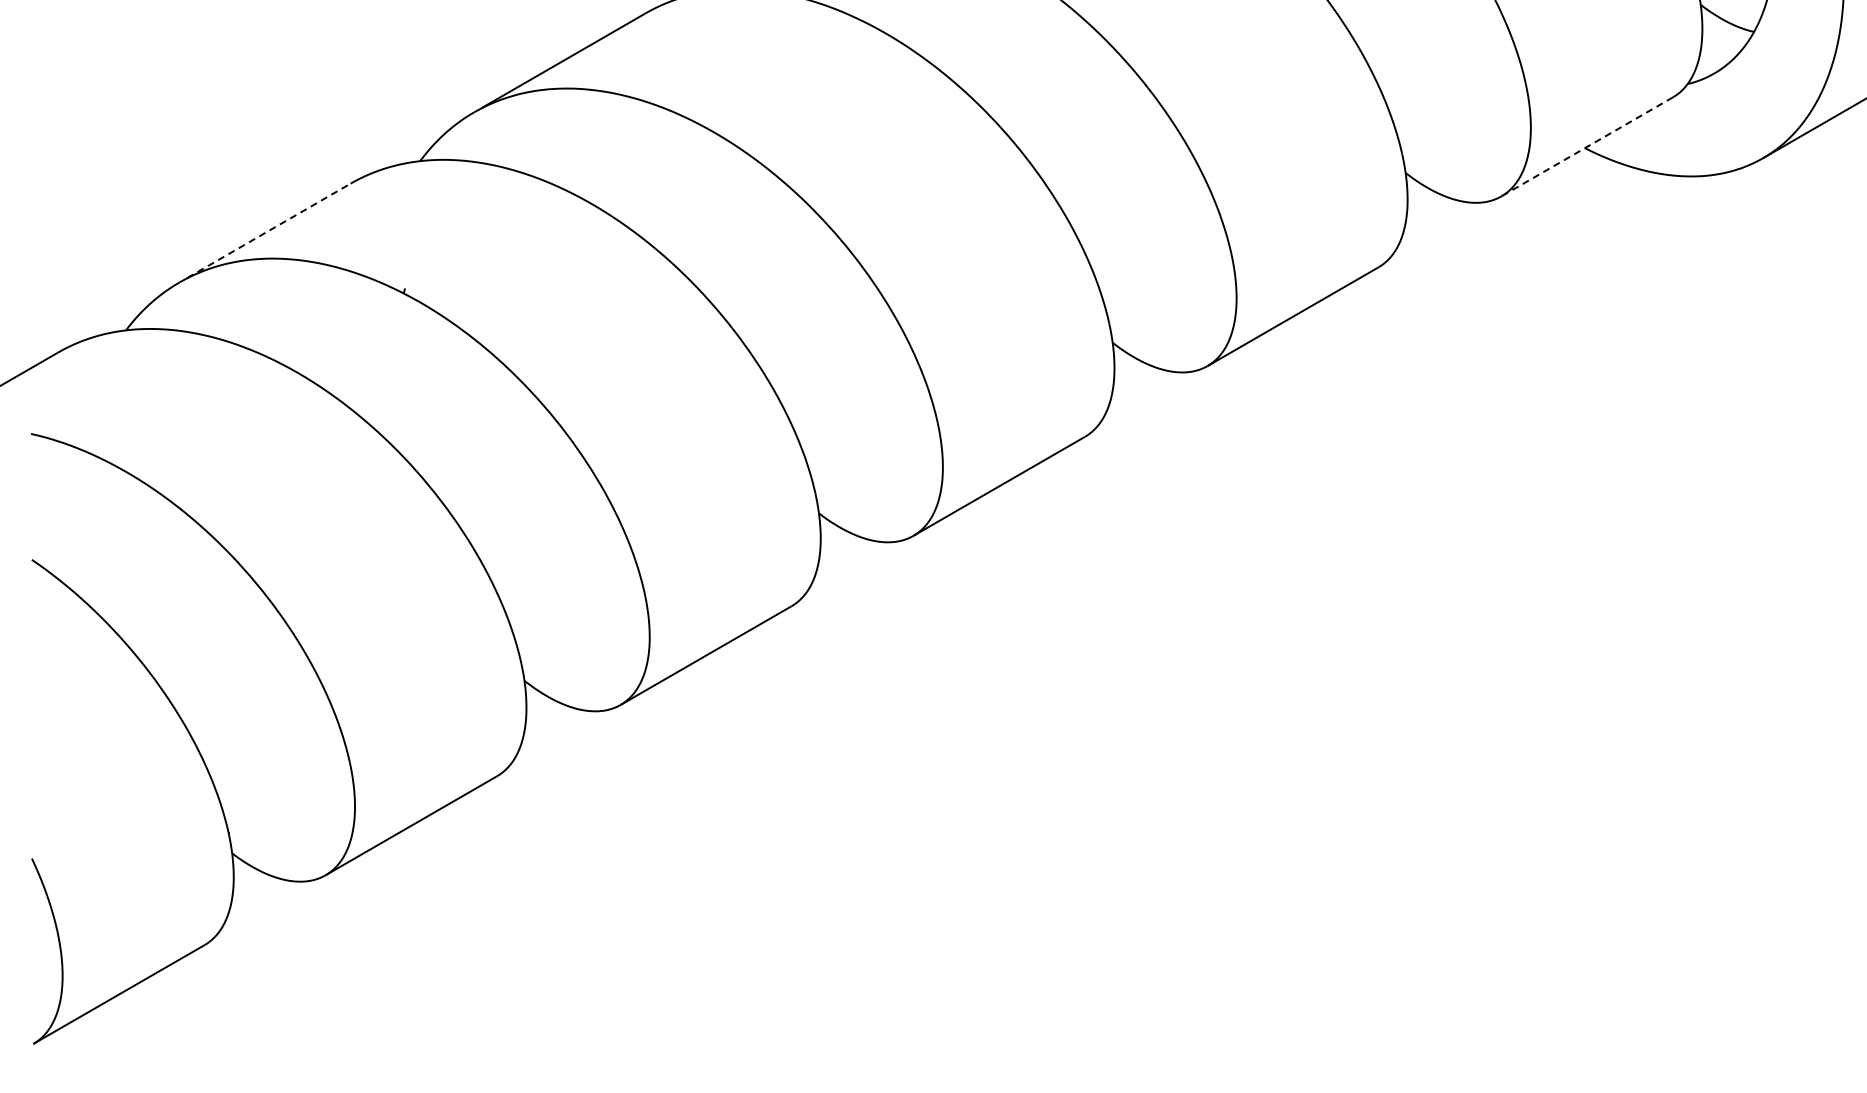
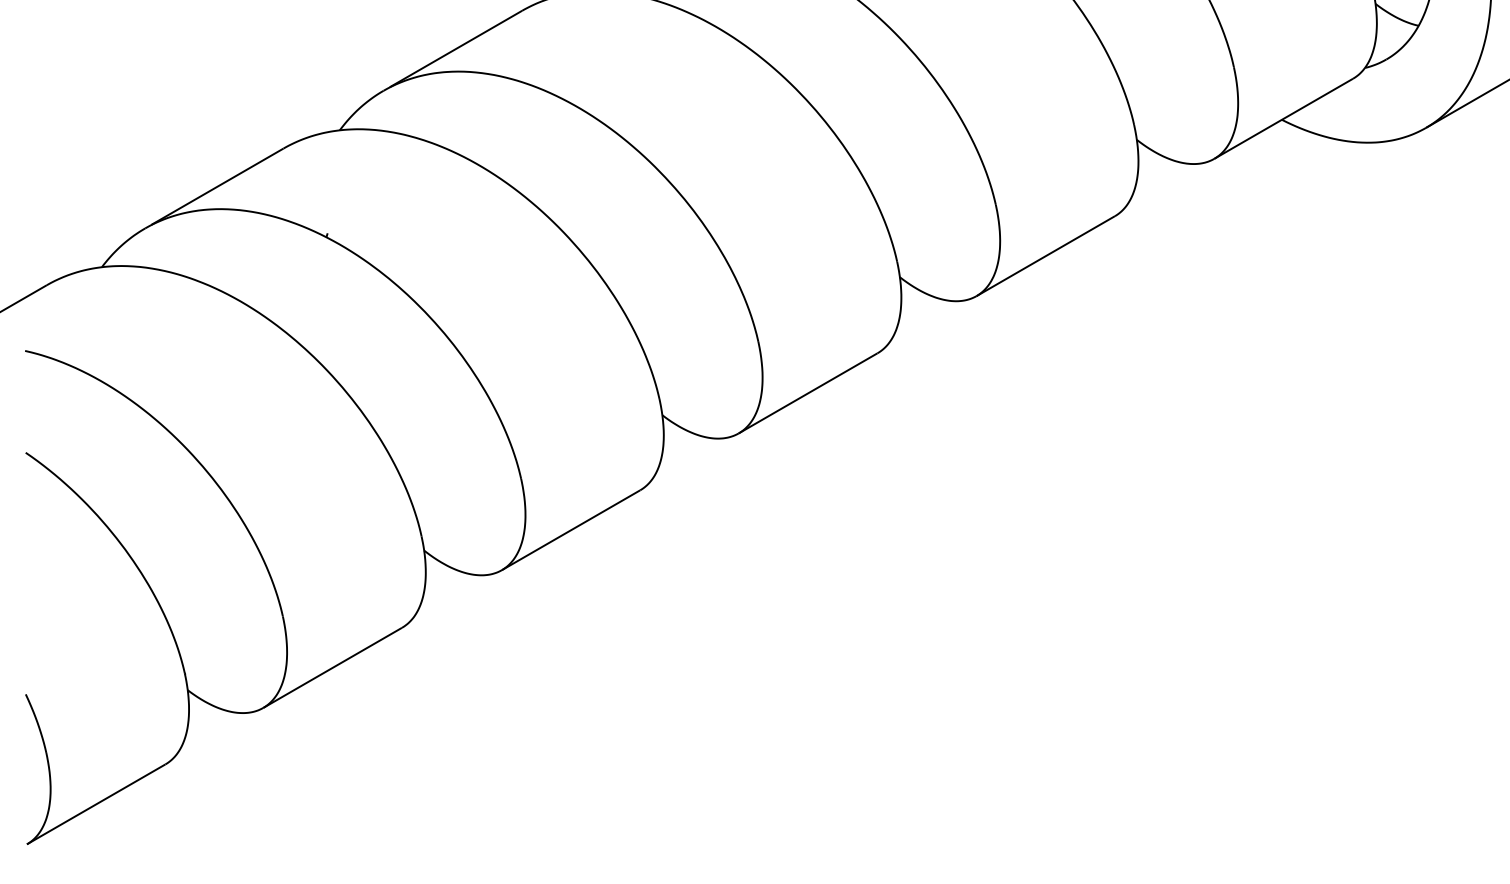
line: (1586, 147) -> (1283, 119), dashed -> solid
line: (269, 230) -> (217, 186), dashed -> solid

